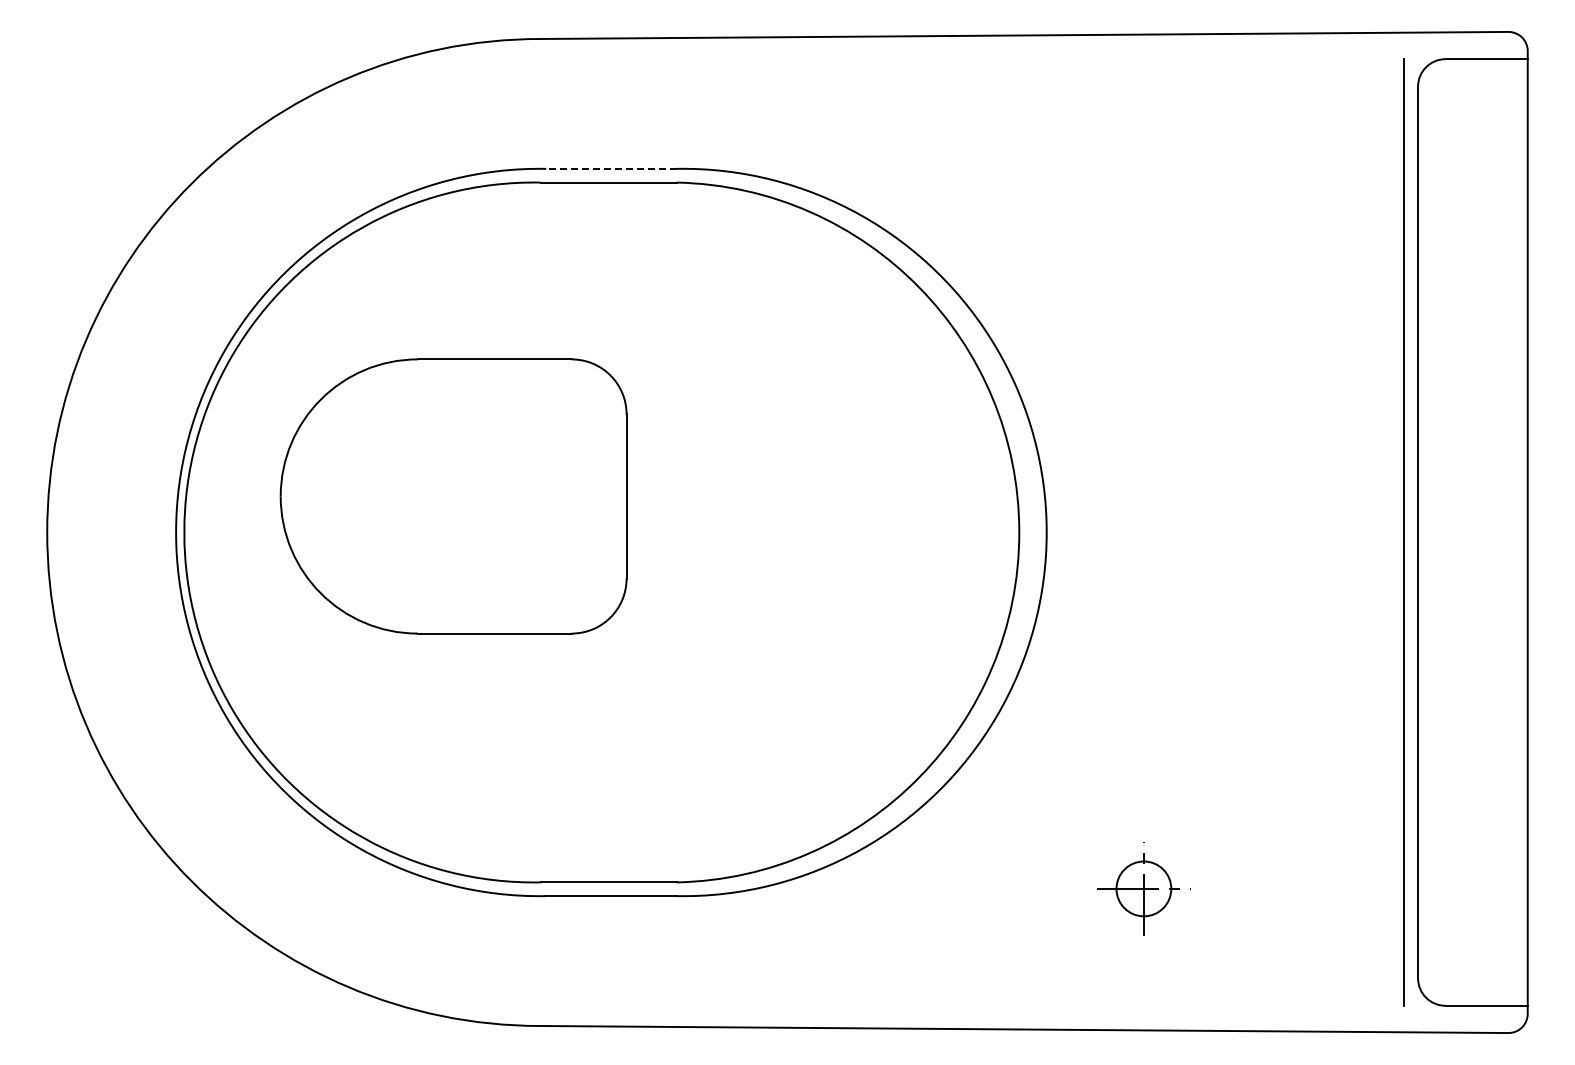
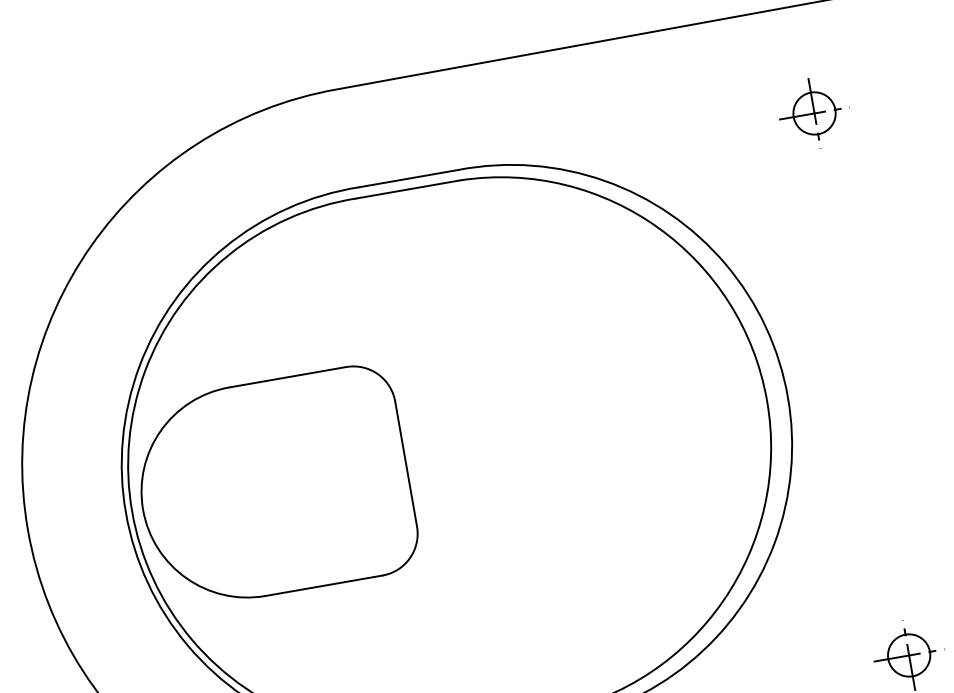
line: (610, 168) -> (407, 178), dashed -> solid
part: (1143, 175) -> (814, 113), added
part: (453, 496) -> (274, 486), moved

